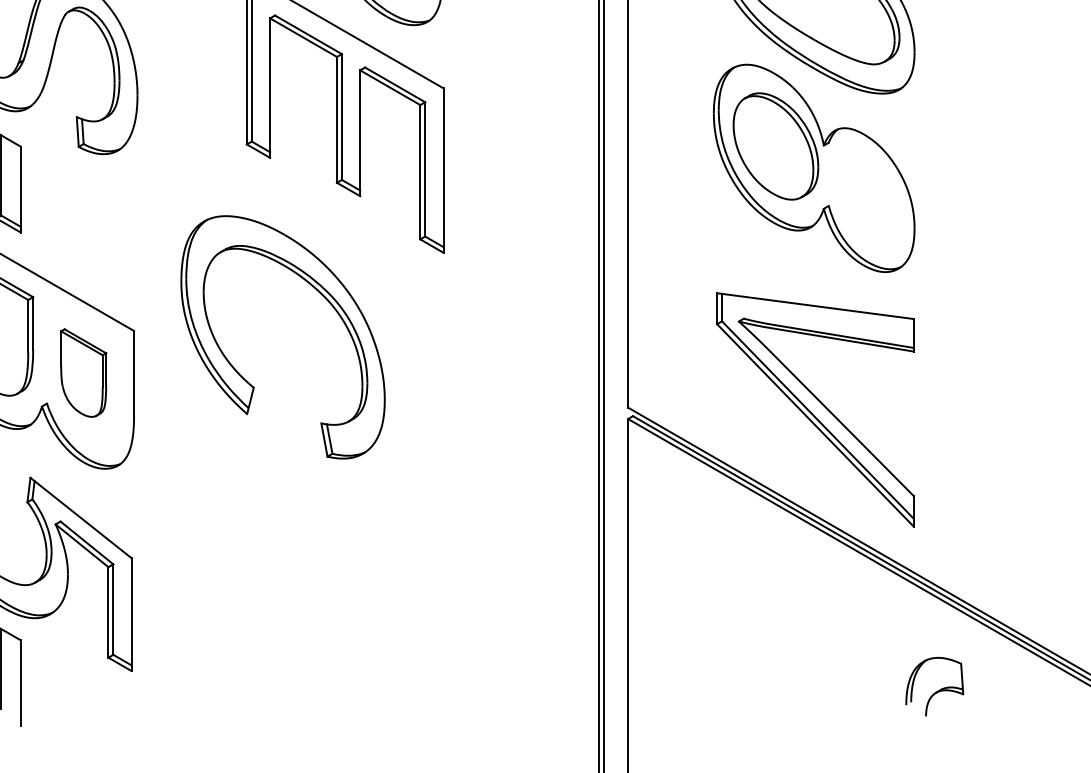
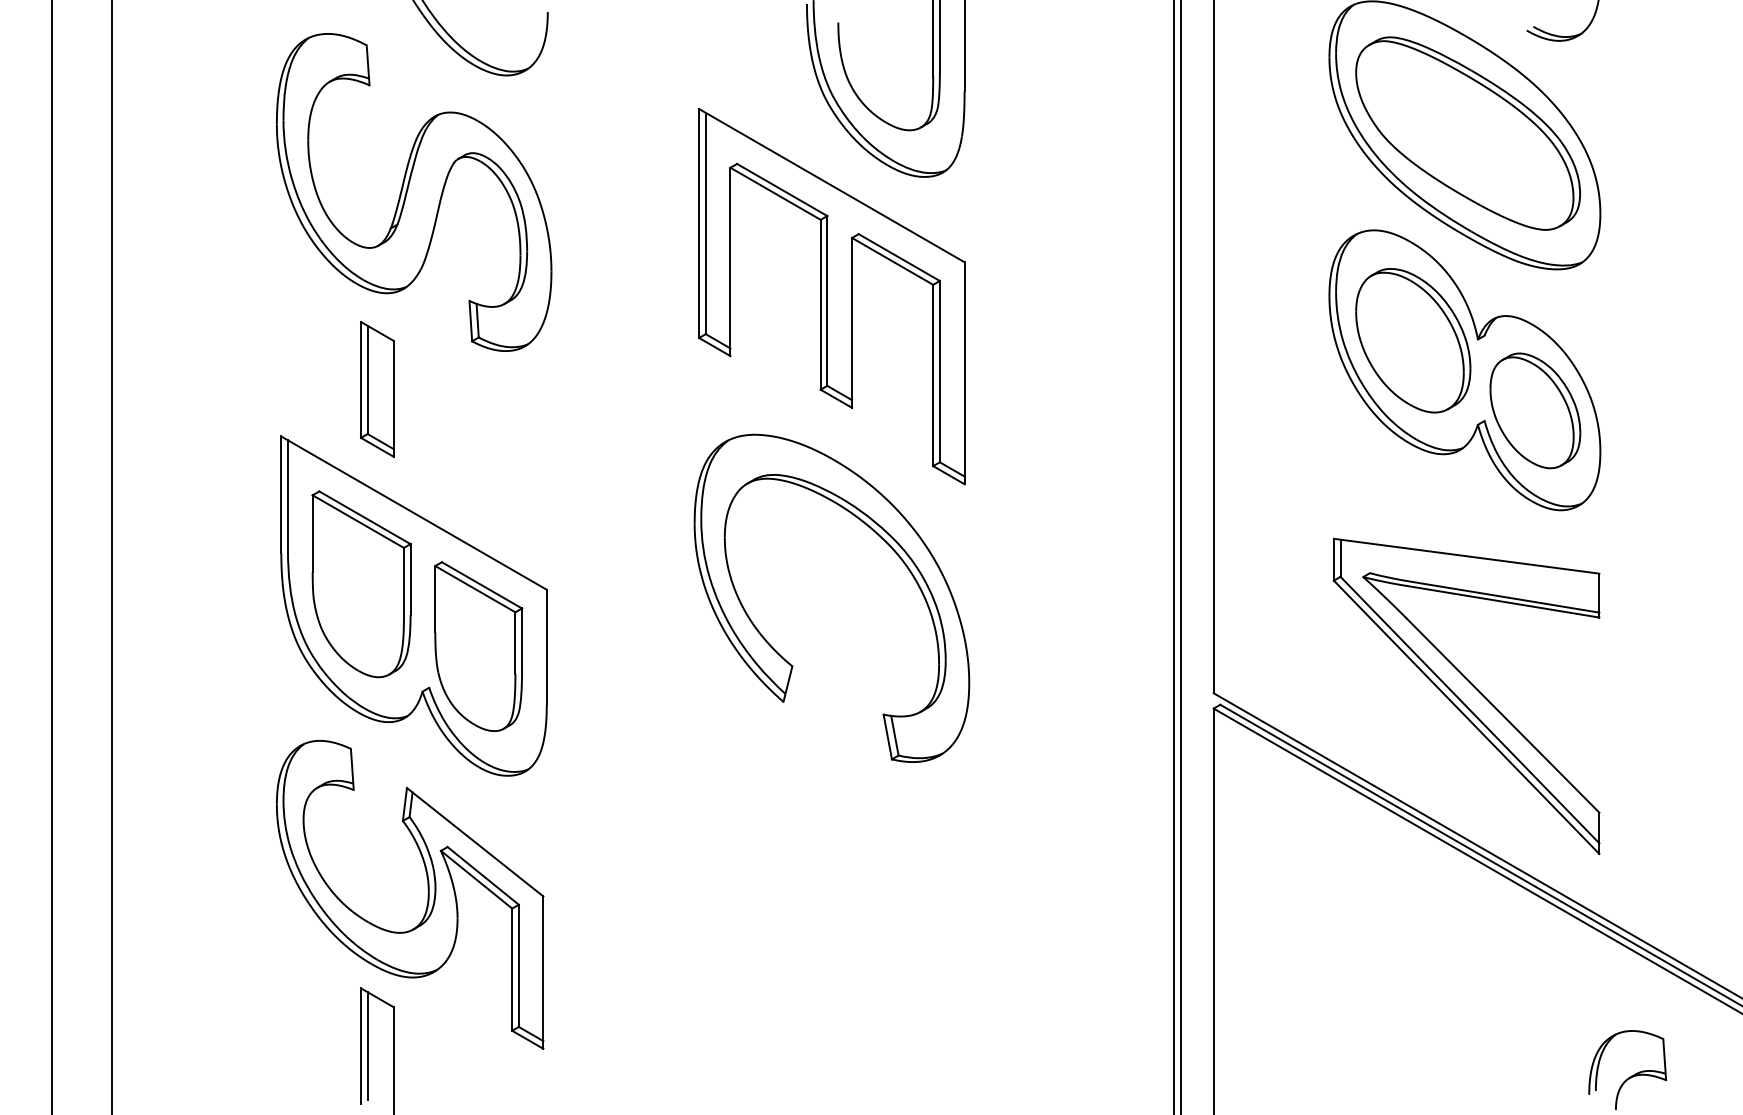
part: (866, 198) -> (1535, 410), added
part: (83, 373) -> (478, 646), size x1.43
part: (242, 376) -> (777, 651), moved

